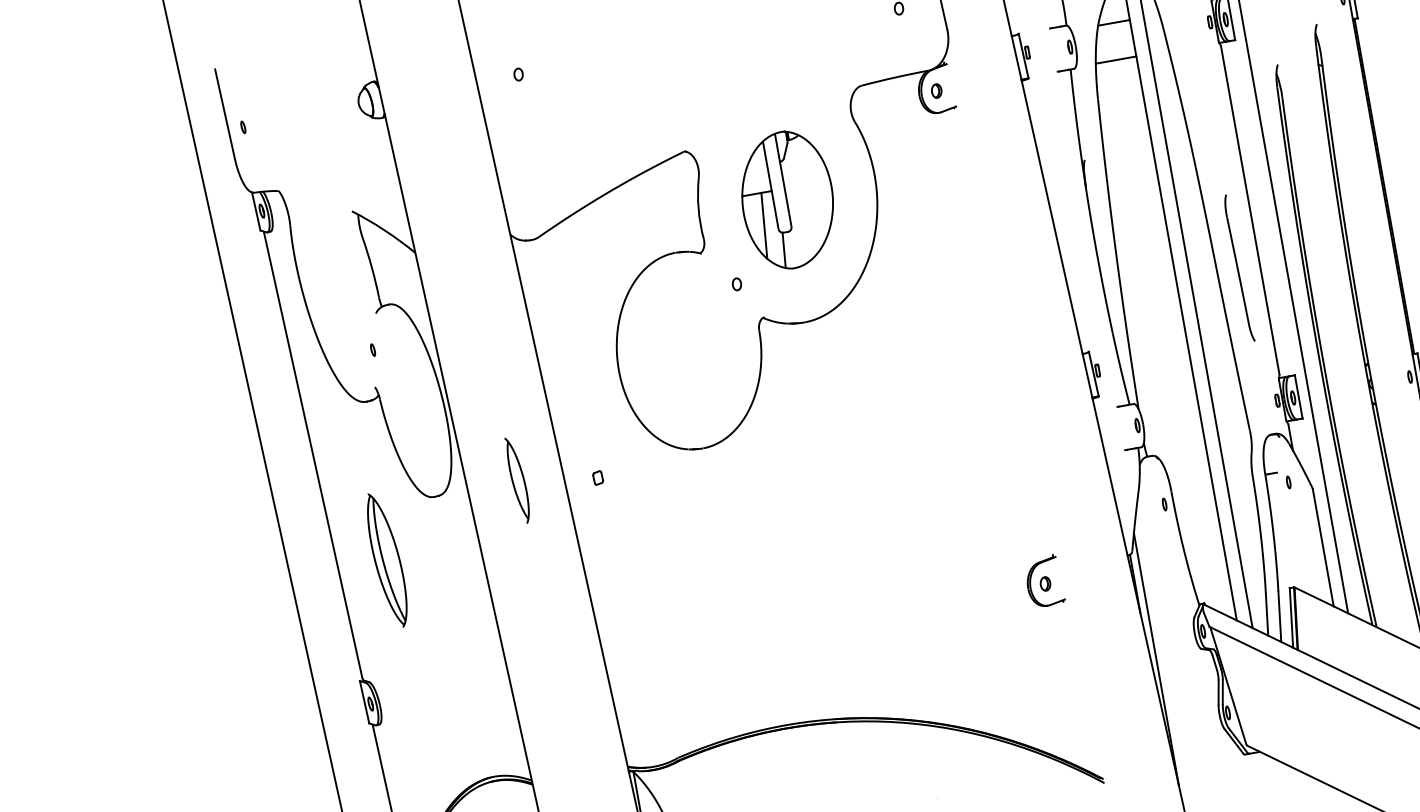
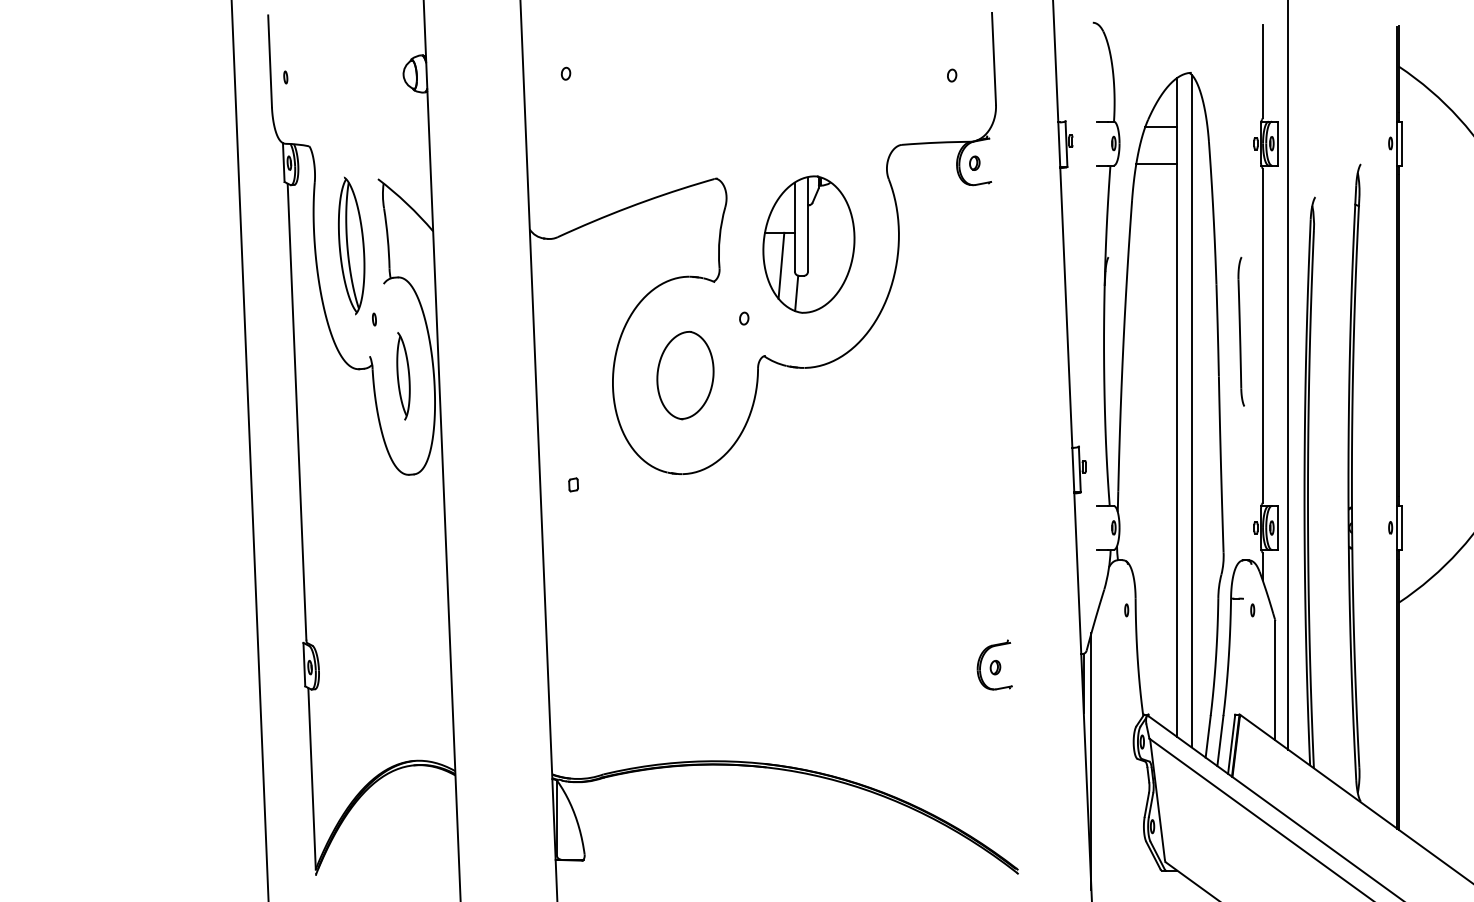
part: (1238, 268) -> (1240, 331), moved
part: (689, 350) -> (685, 375), added
part: (518, 480) -> (403, 376), moved
part: (387, 559) -> (351, 245), moved

